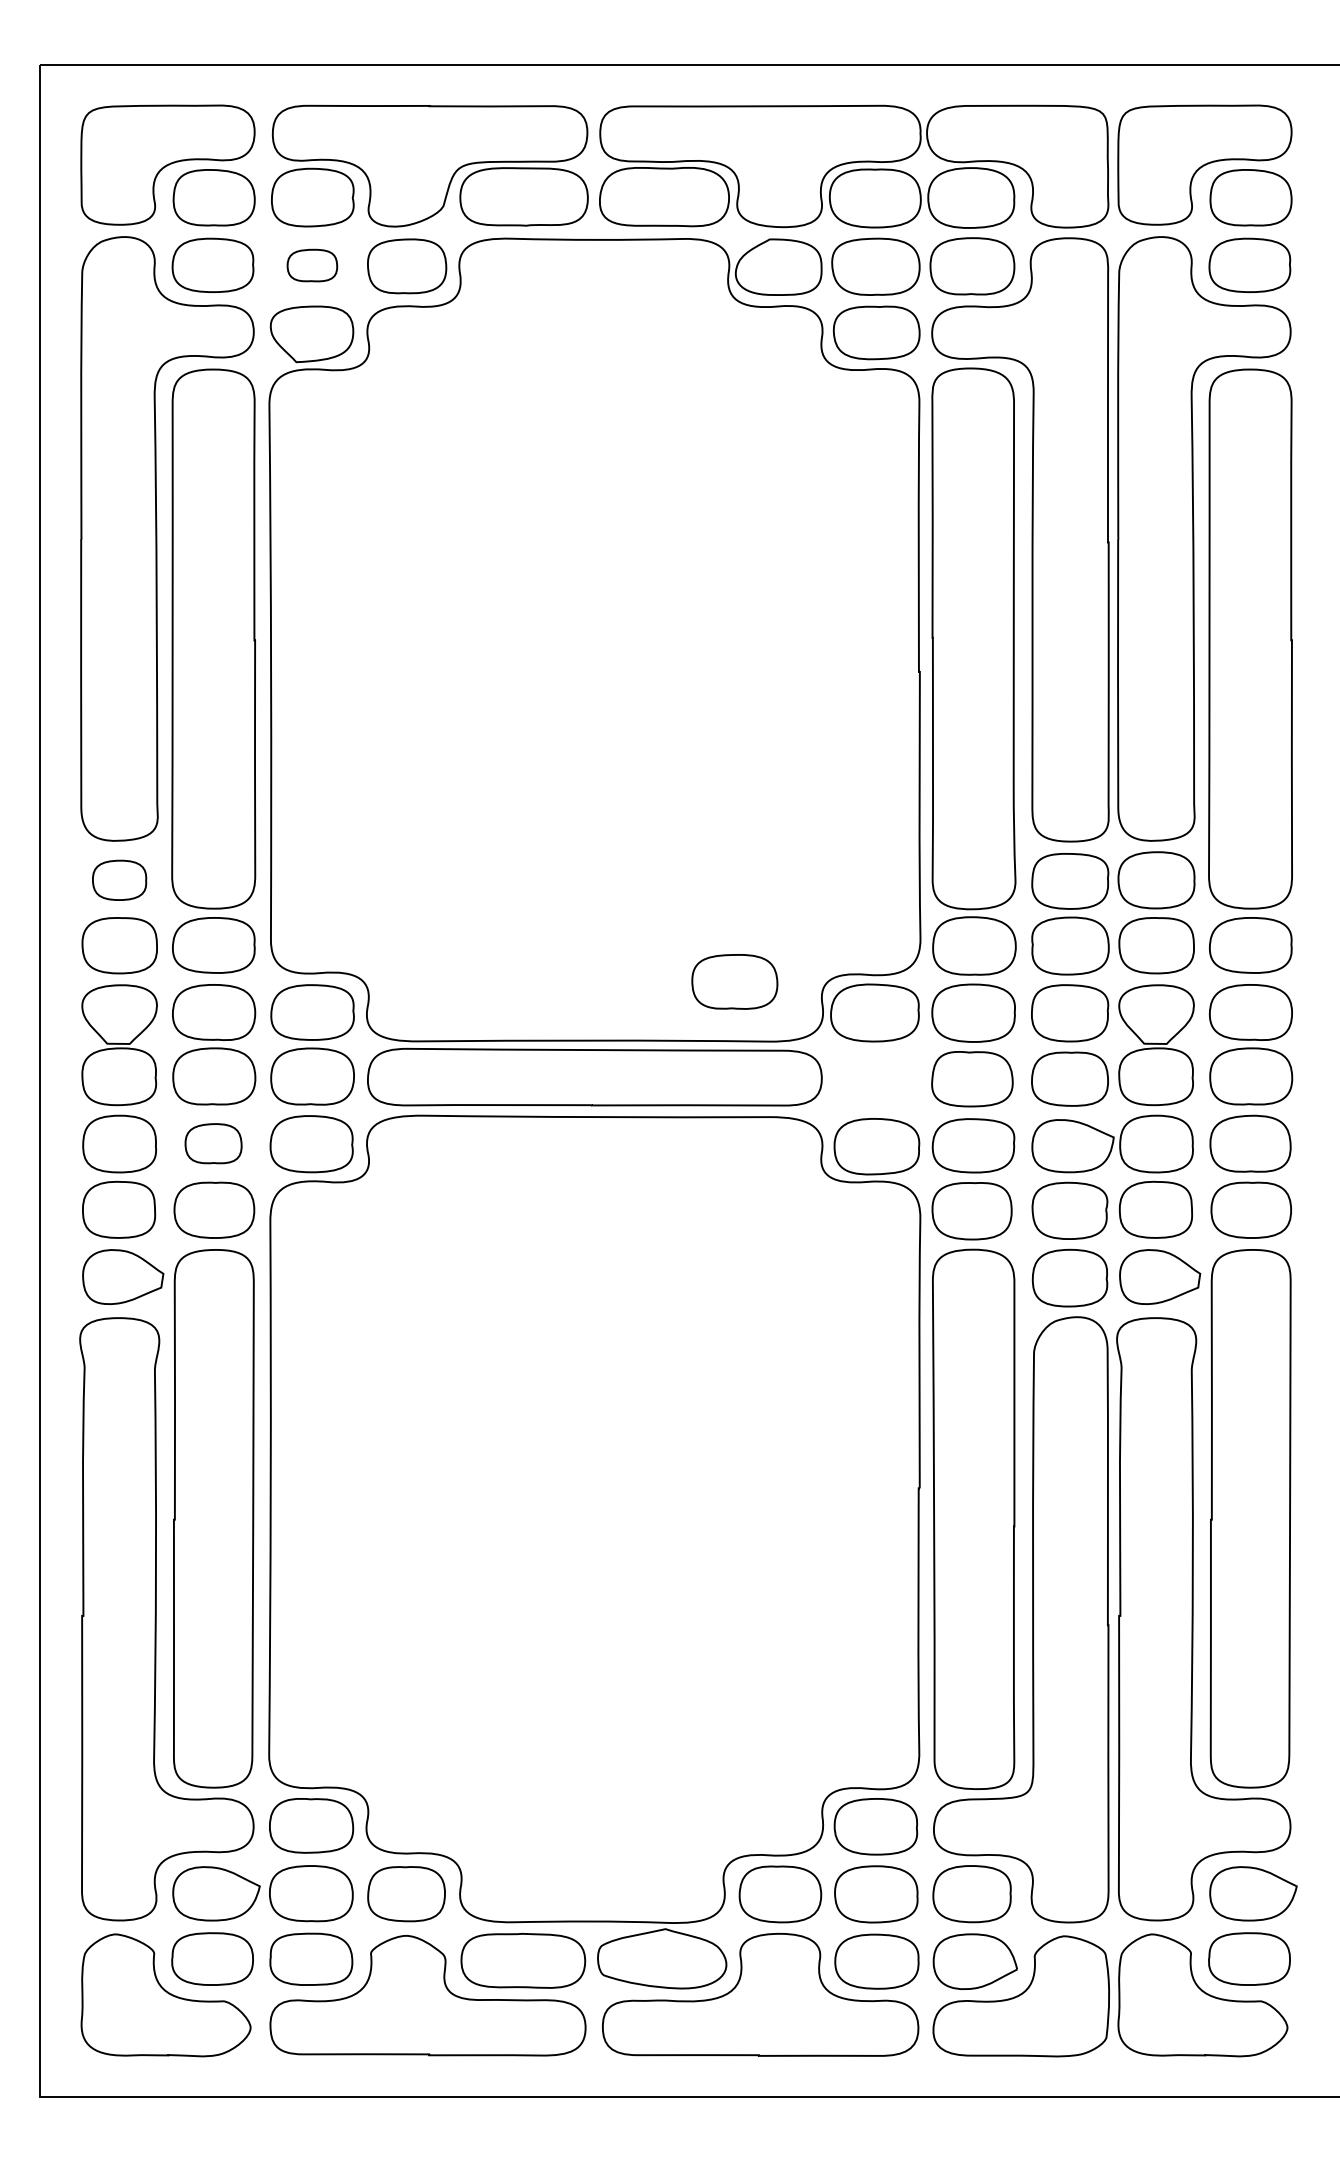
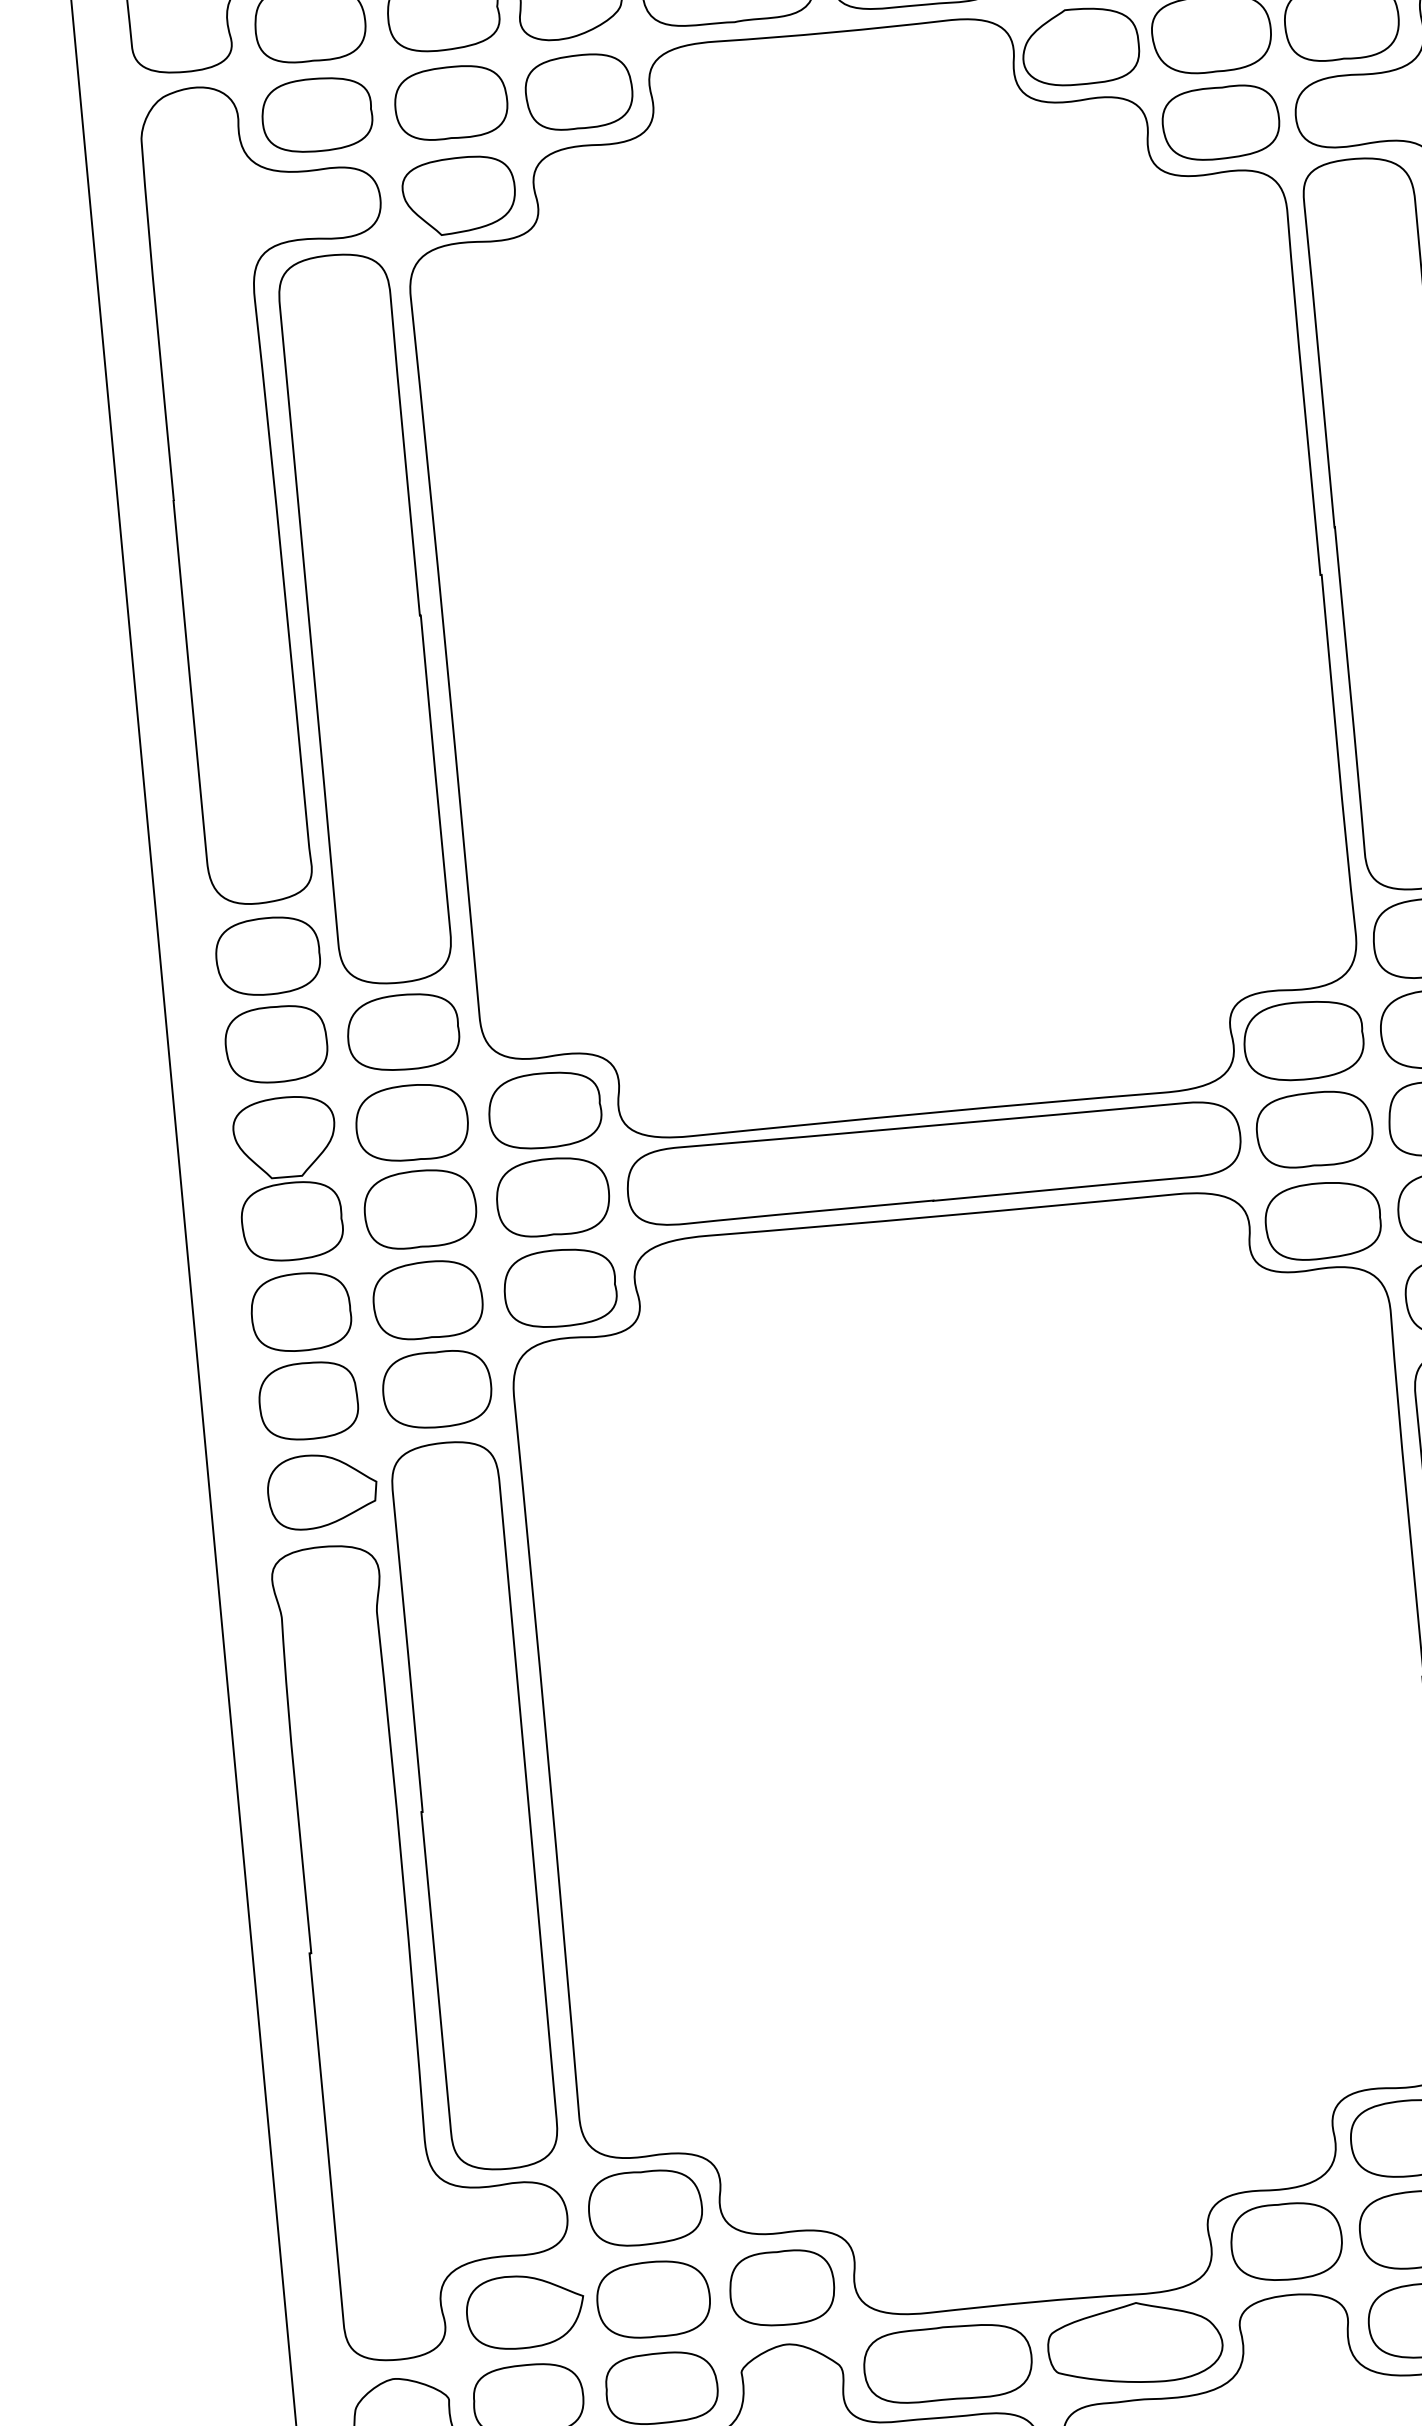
part: (312, 265) -> (451, 102), size x1.67
part: (119, 880) -> (267, 956), size x1.43
part: (734, 981) -> (1314, 1128), moved
part: (213, 1143) -> (427, 1299), size x1.43

